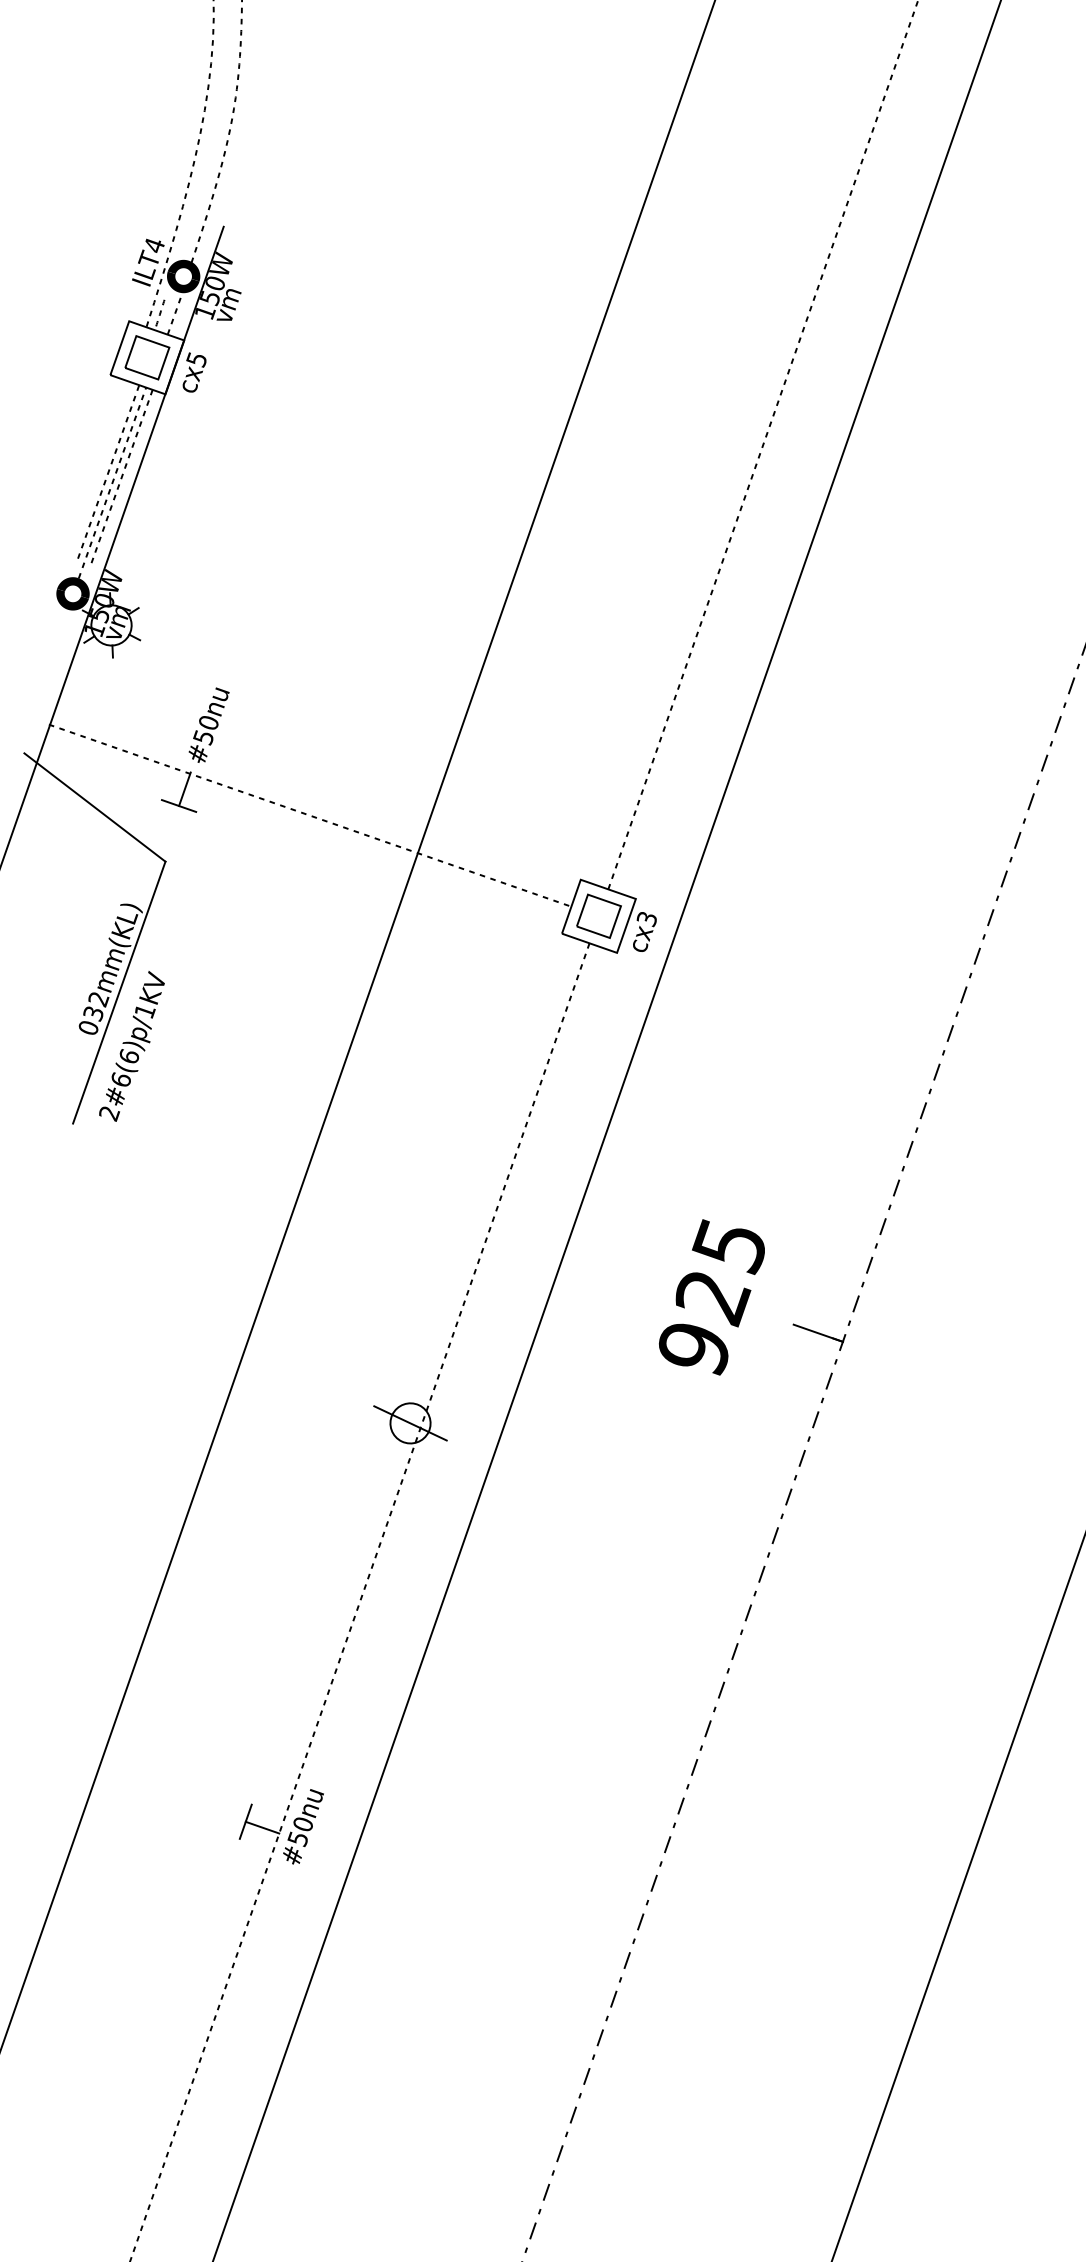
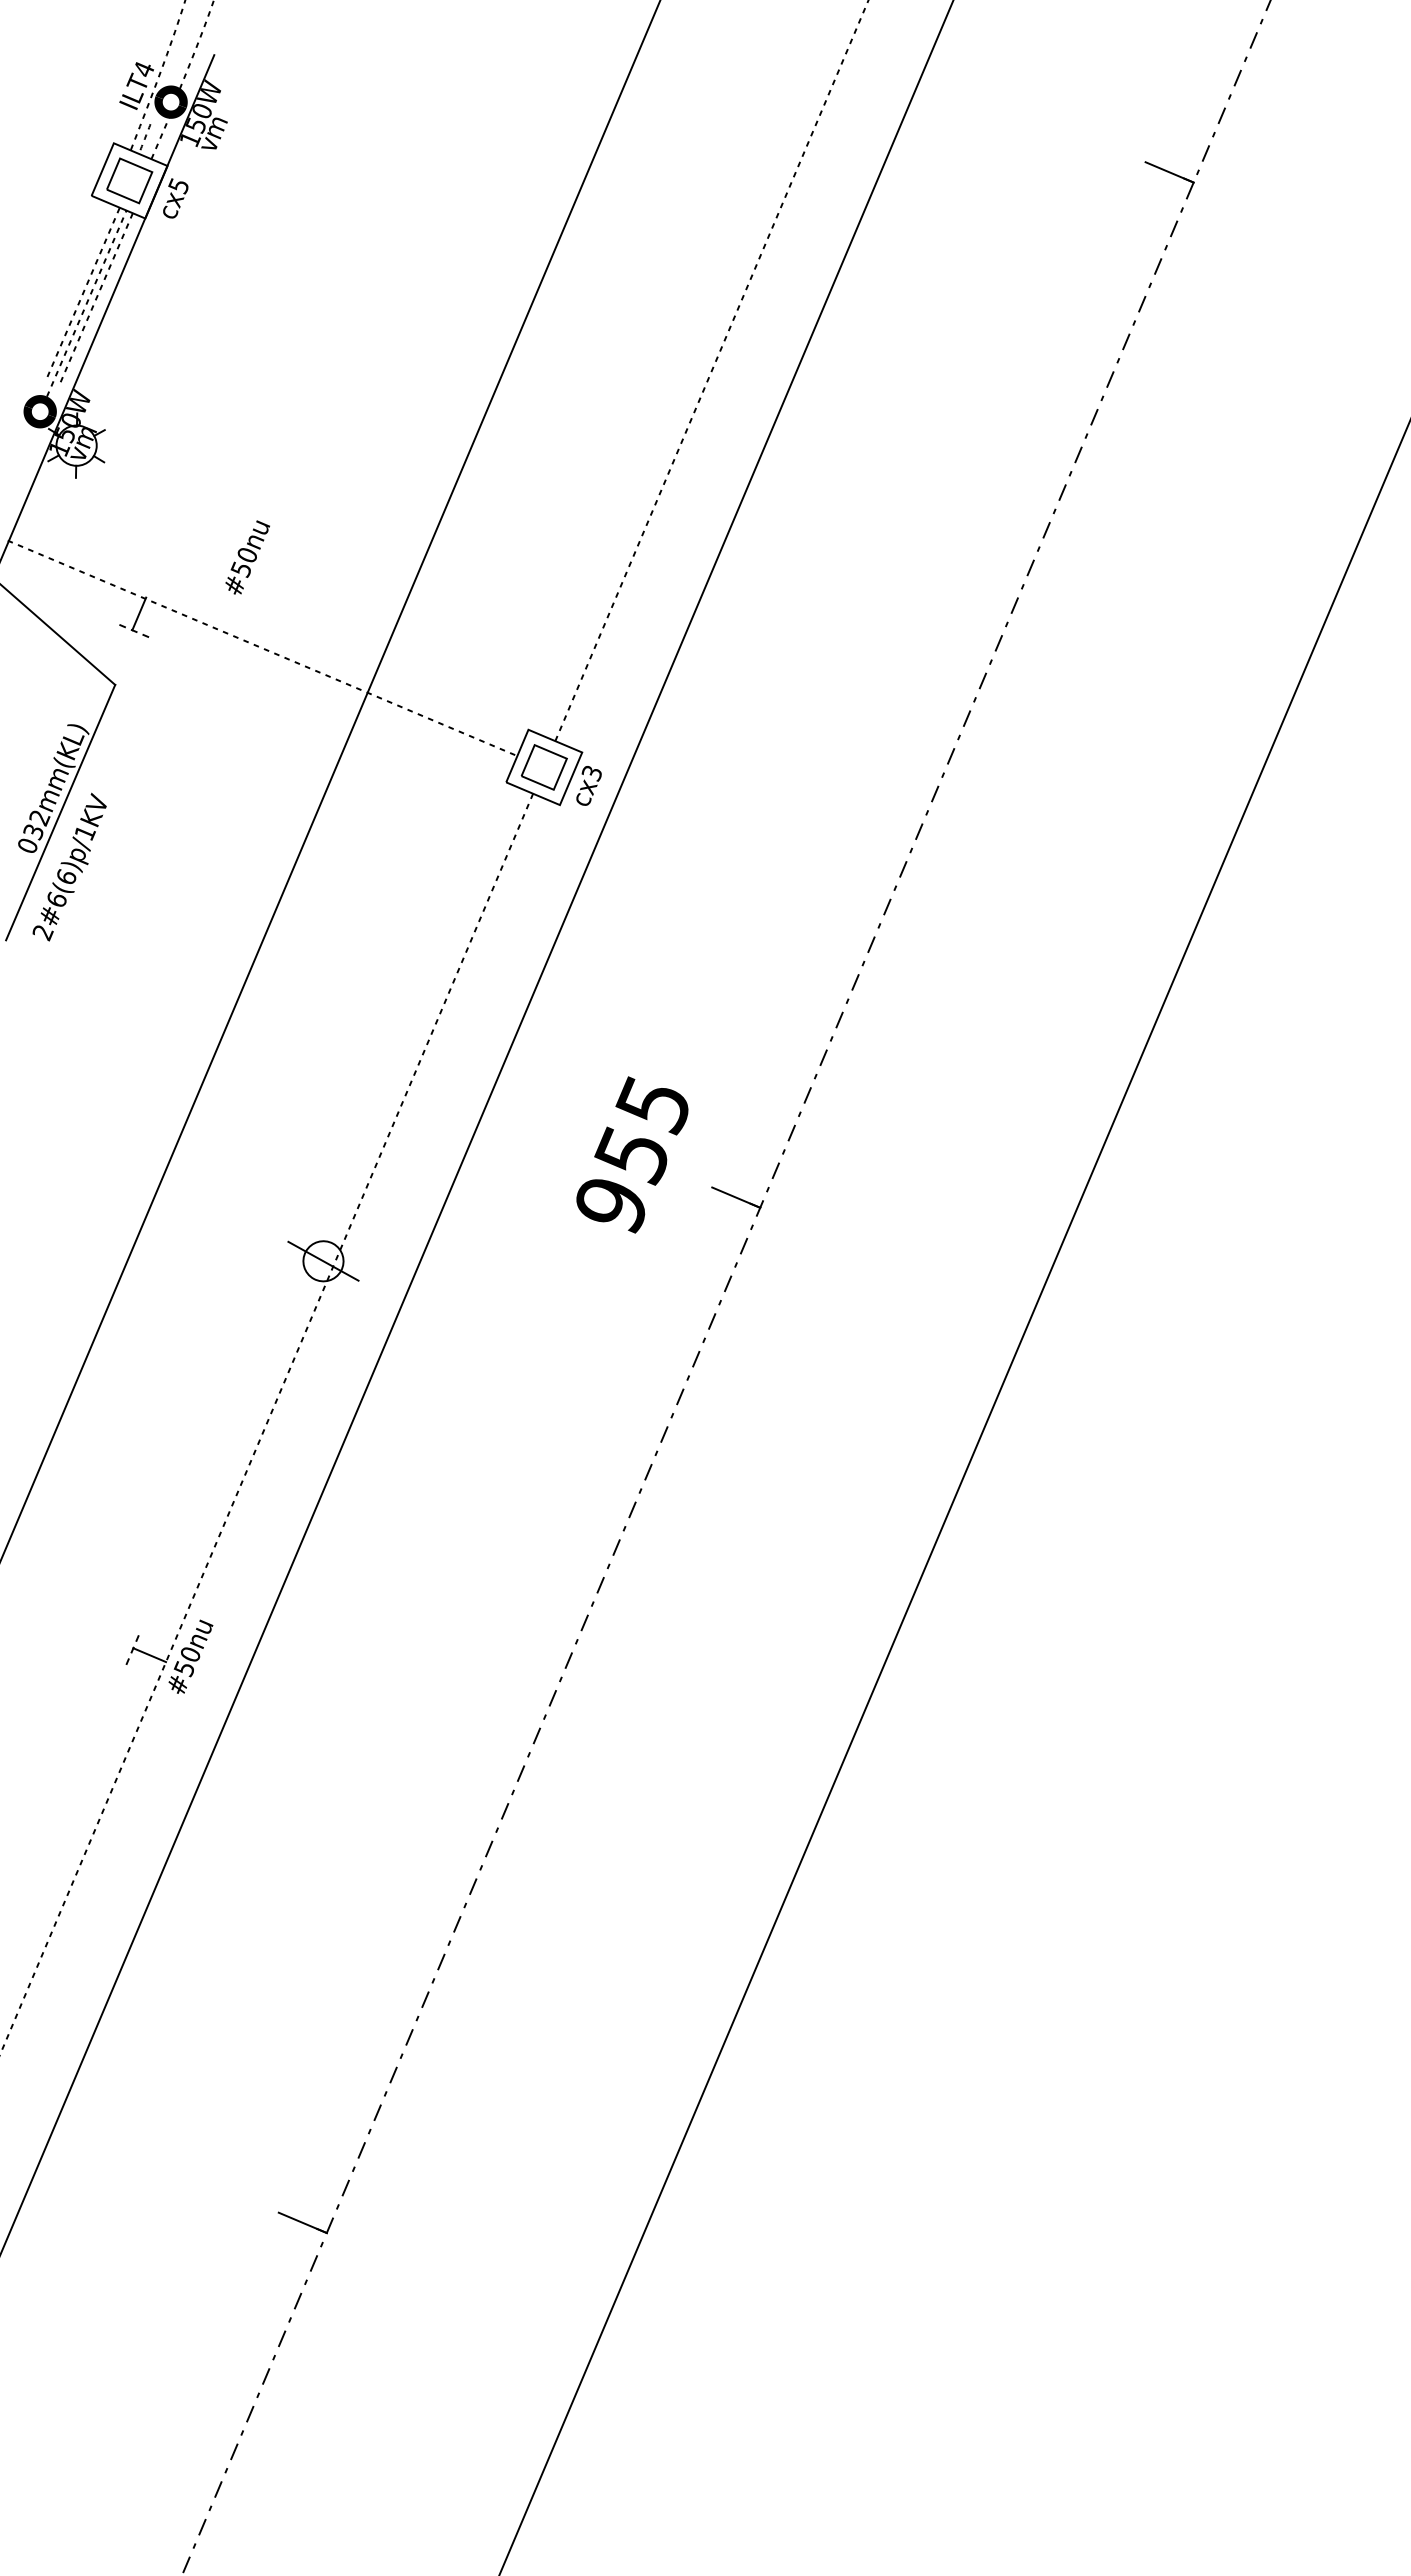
text: (209, 725) -> (247, 557), moved
line: (178, 806) -> (131, 630), solid -> dashed
text: (713, 1298) -> (633, 1156), 925 -> 955
line: (245, 1821) -> (133, 1647), solid -> dashed

